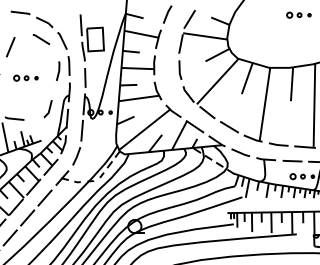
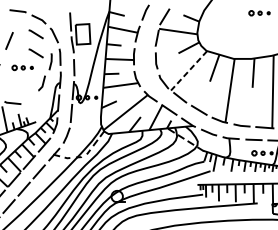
line: (41, 61) -> (36, 53), added
line: (217, 81) -> (188, 70), solid -> dashed
line: (48, 109) -> (42, 83), moved

